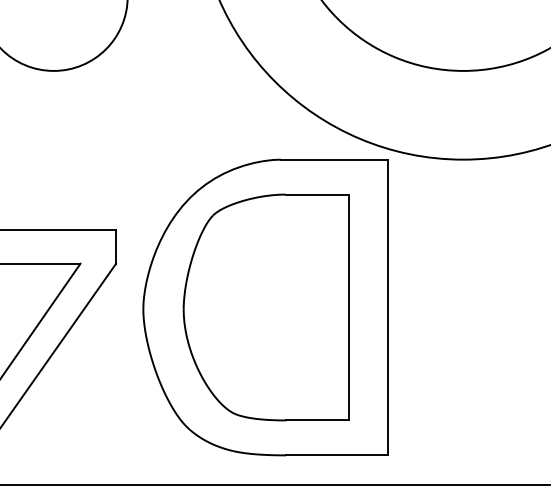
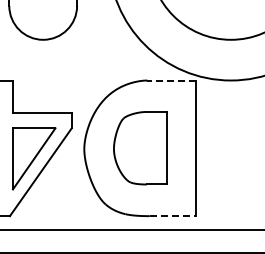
line: (333, 159) -> (171, 80), solid -> dashed
part: (263, 305) -> (139, 147), size x0.7
line: (337, 456) -> (173, 216), solid -> dashed

